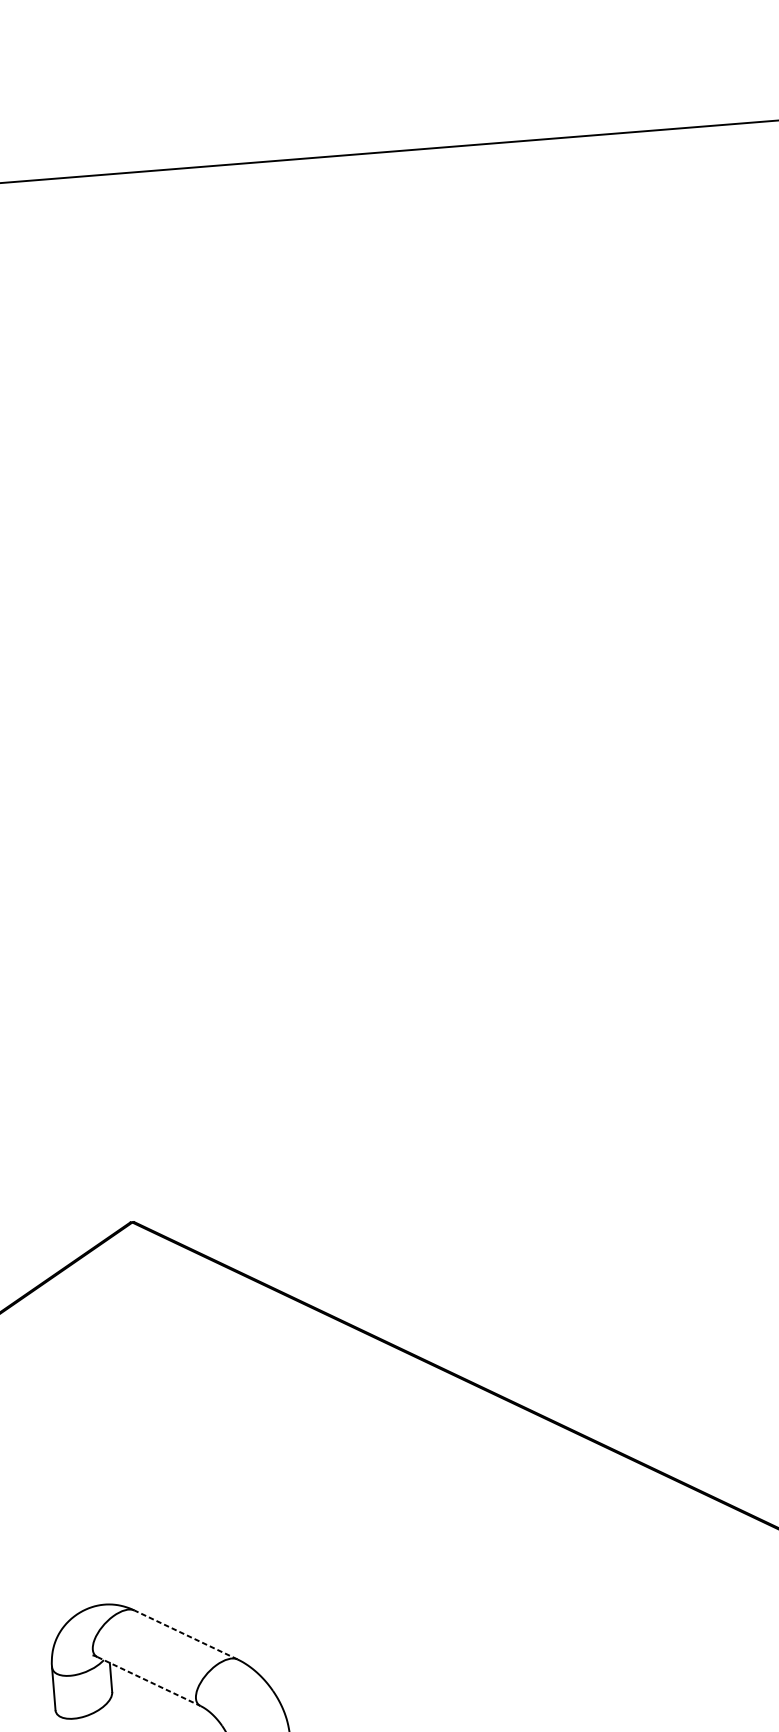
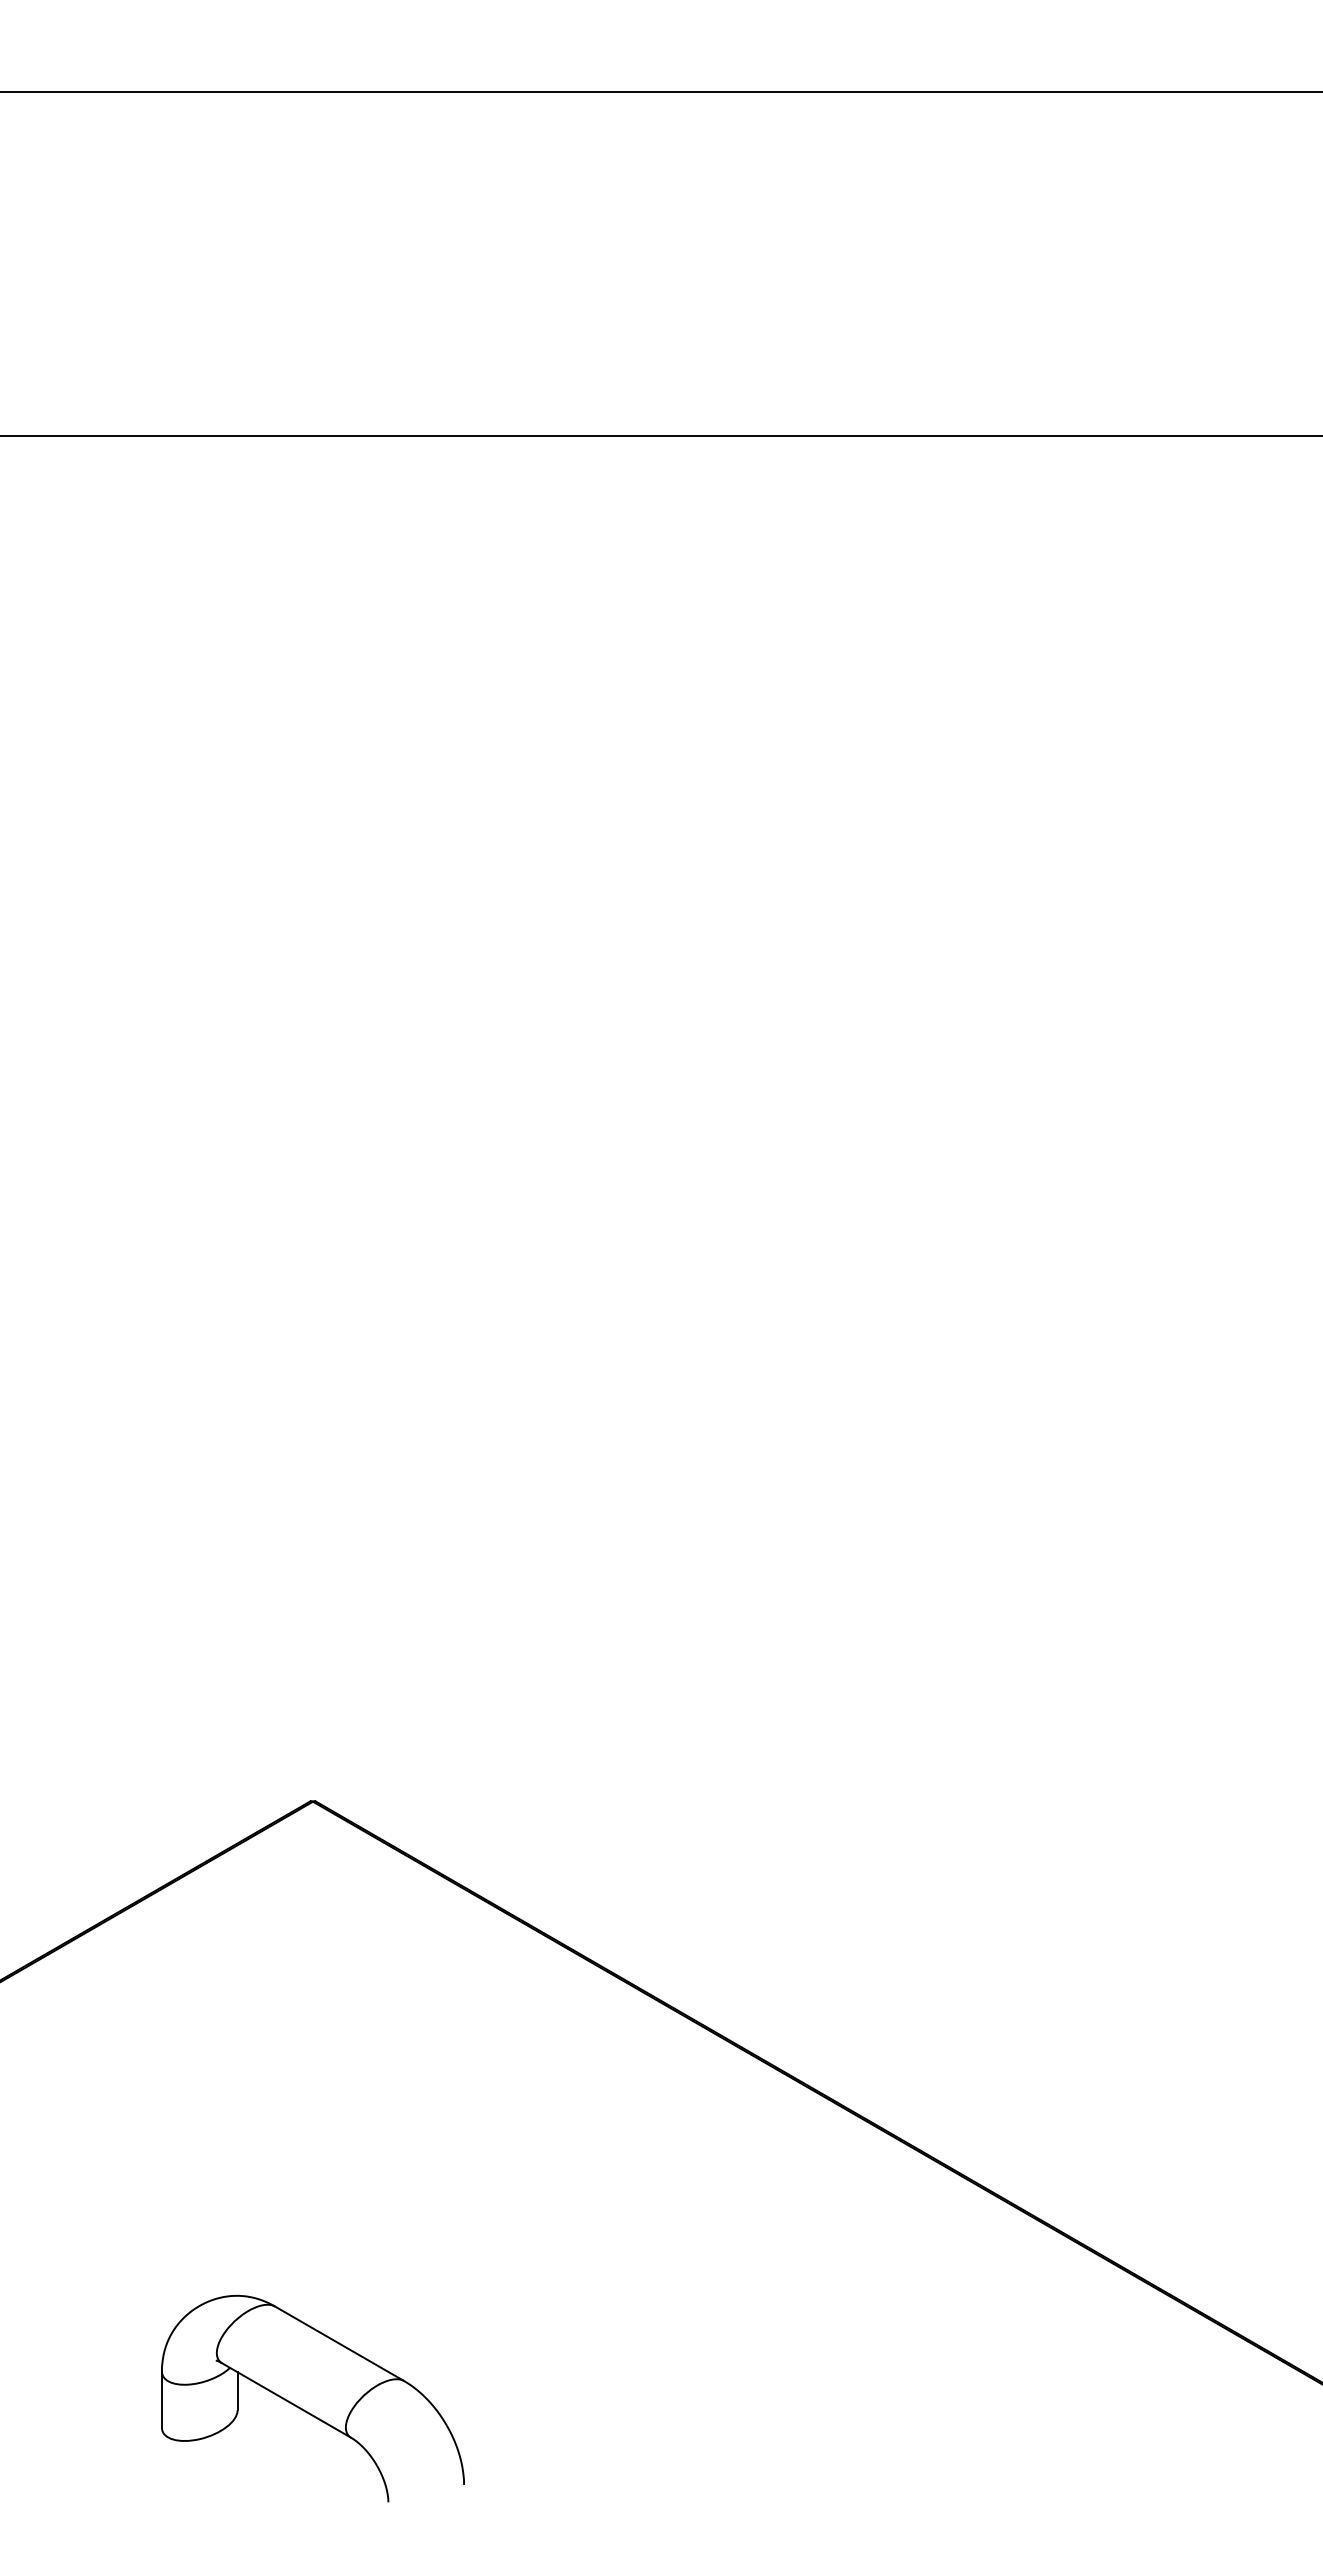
line: (185, 1634) -> (339, 2343), dashed -> solid
line: (148, 1681) -> (286, 2400), dashed -> solid

